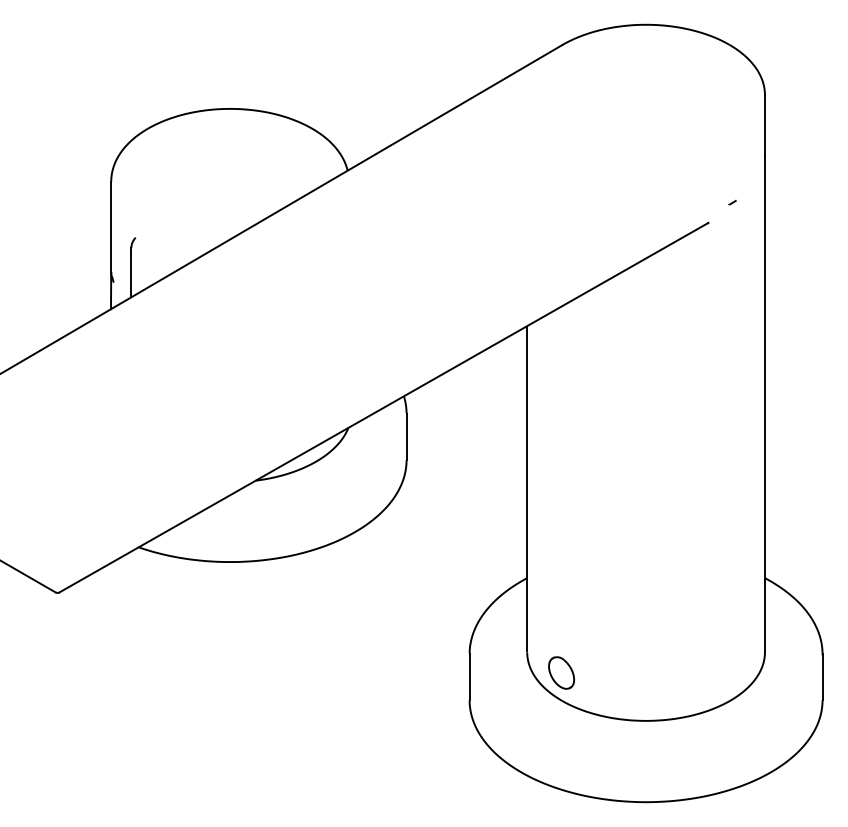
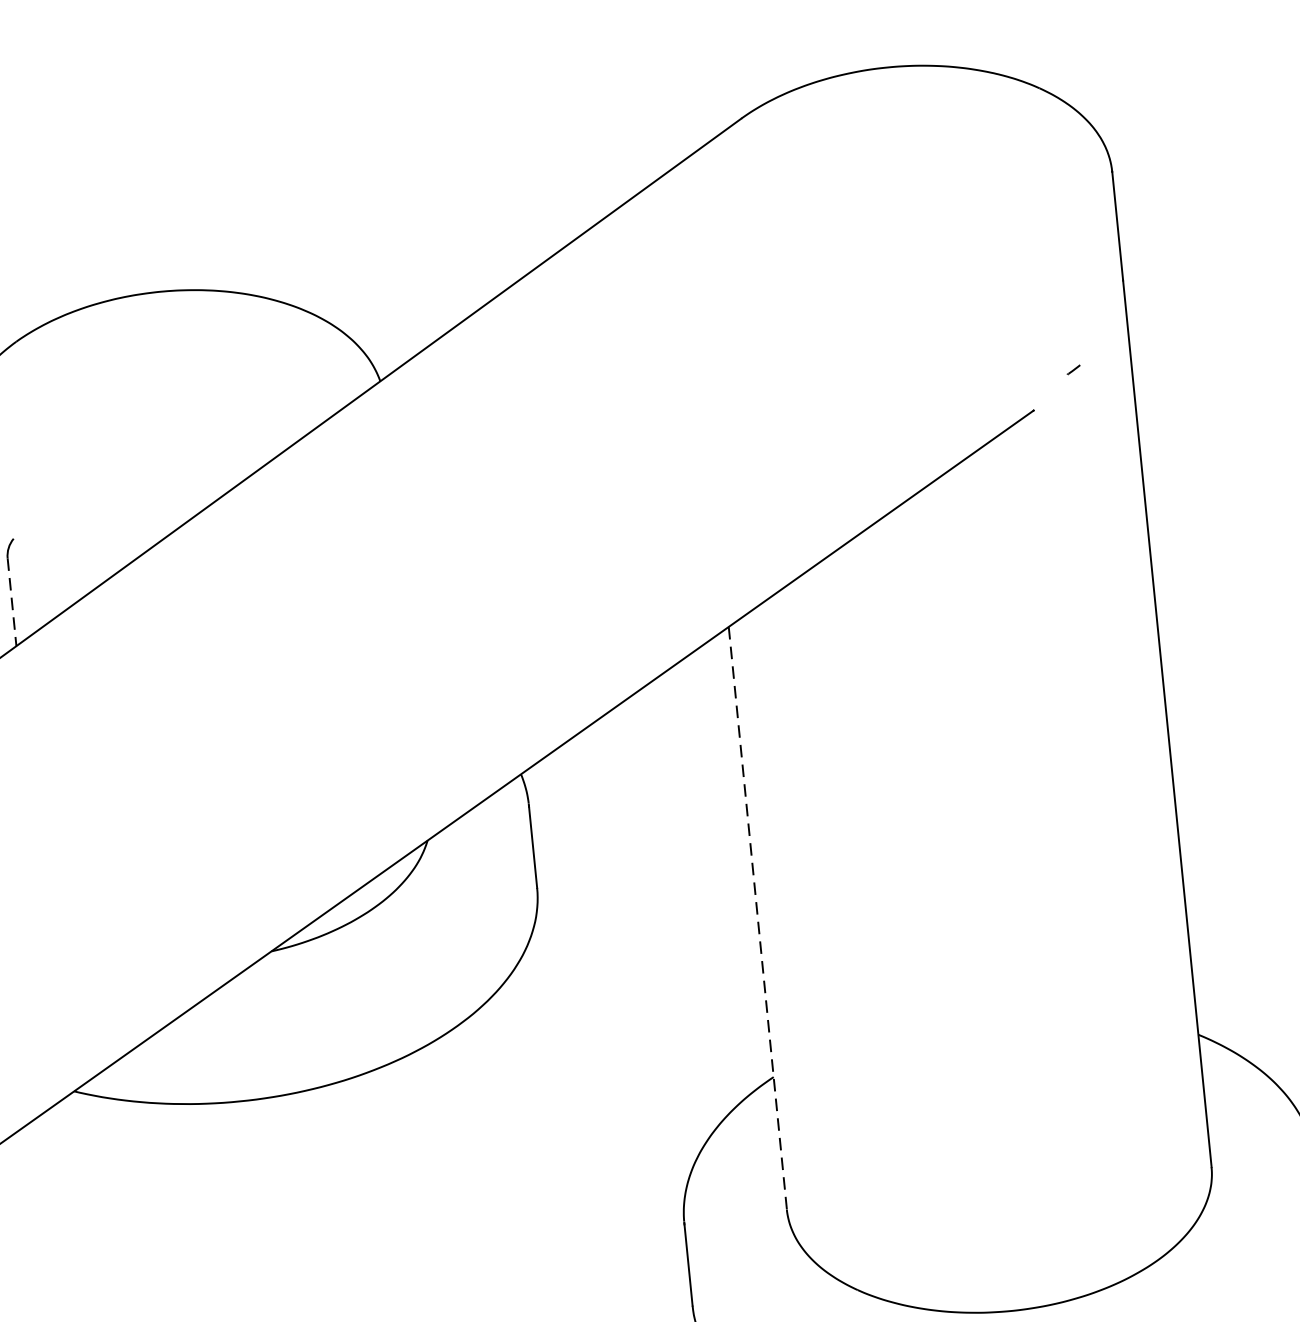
line: (131, 272) -> (12, 601), solid -> dashed
line: (527, 488) -> (758, 916), solid -> dashed
part: (561, 672) -> (851, 1239), removed

